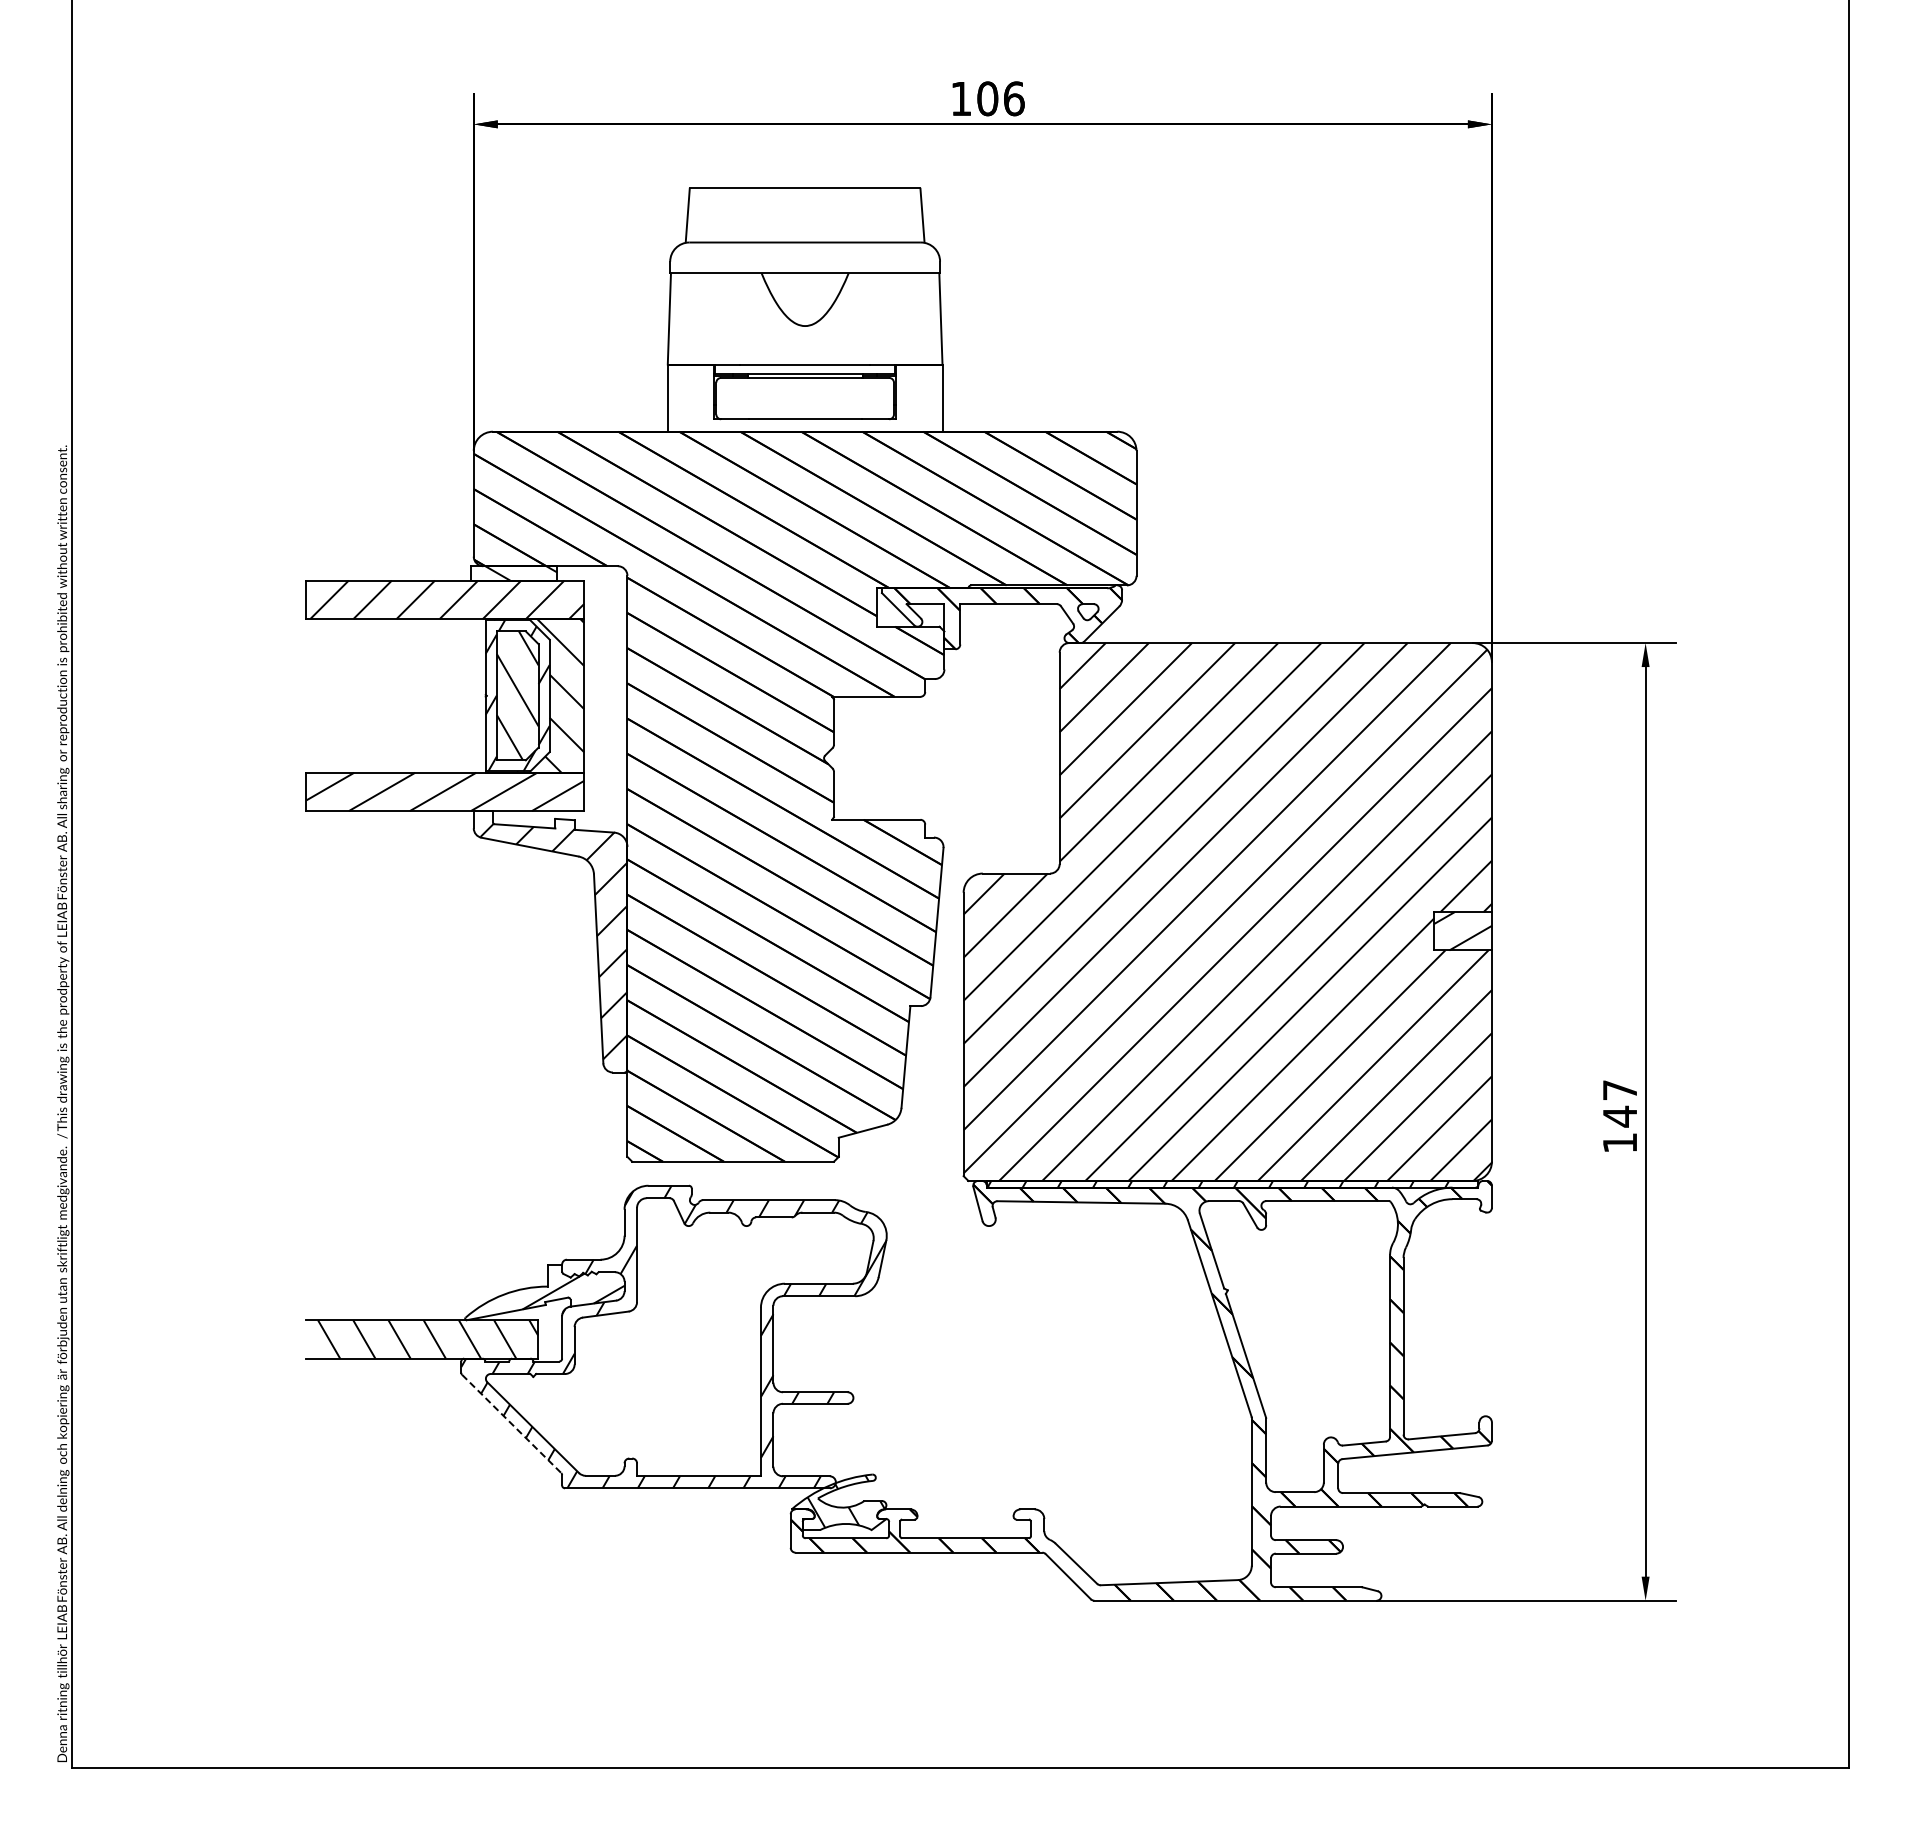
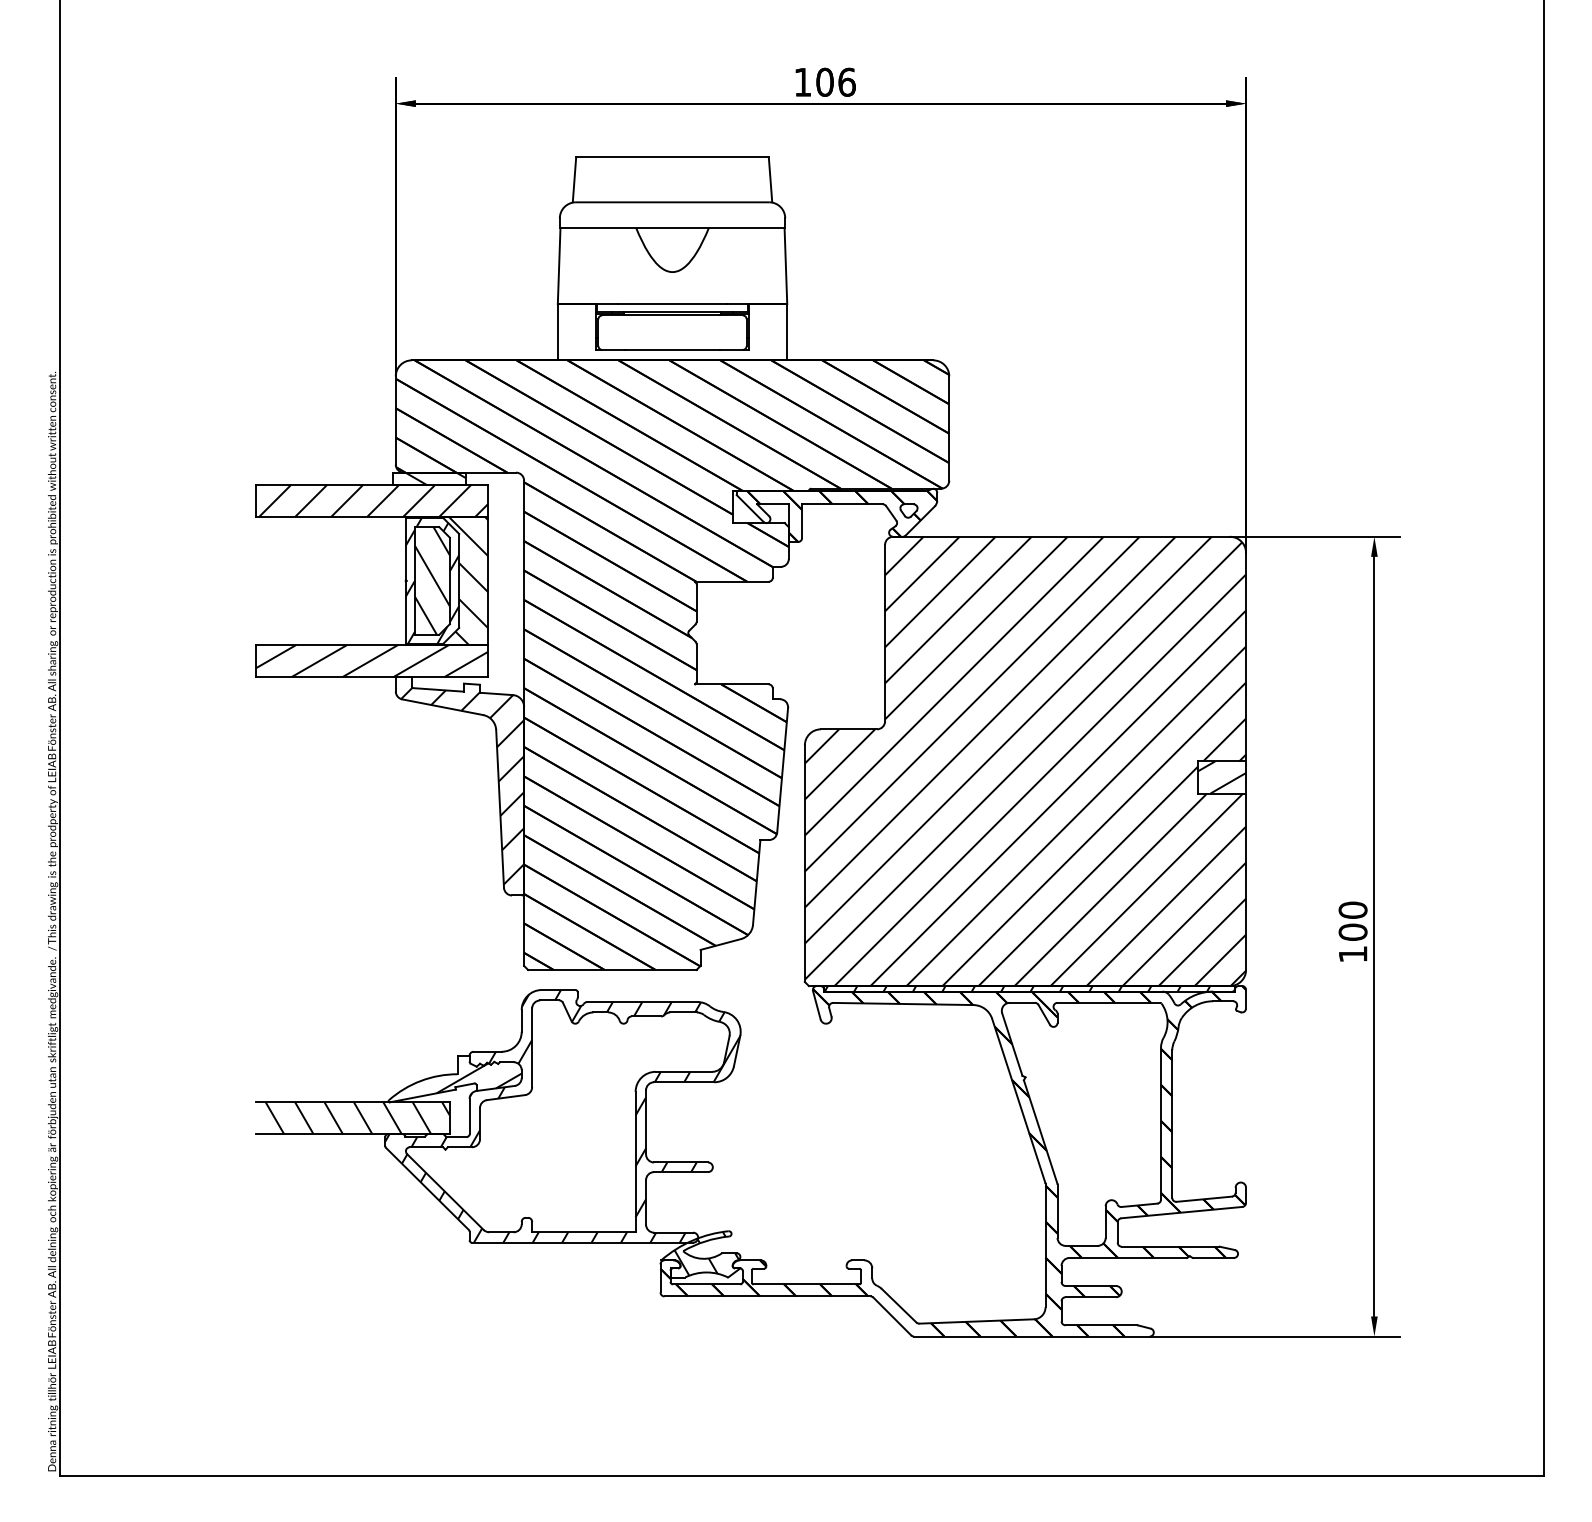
text: (1619, 1103) -> (1352, 921), 147 -> 100
line: (511, 1423) -> (427, 1188), dashed -> solid

